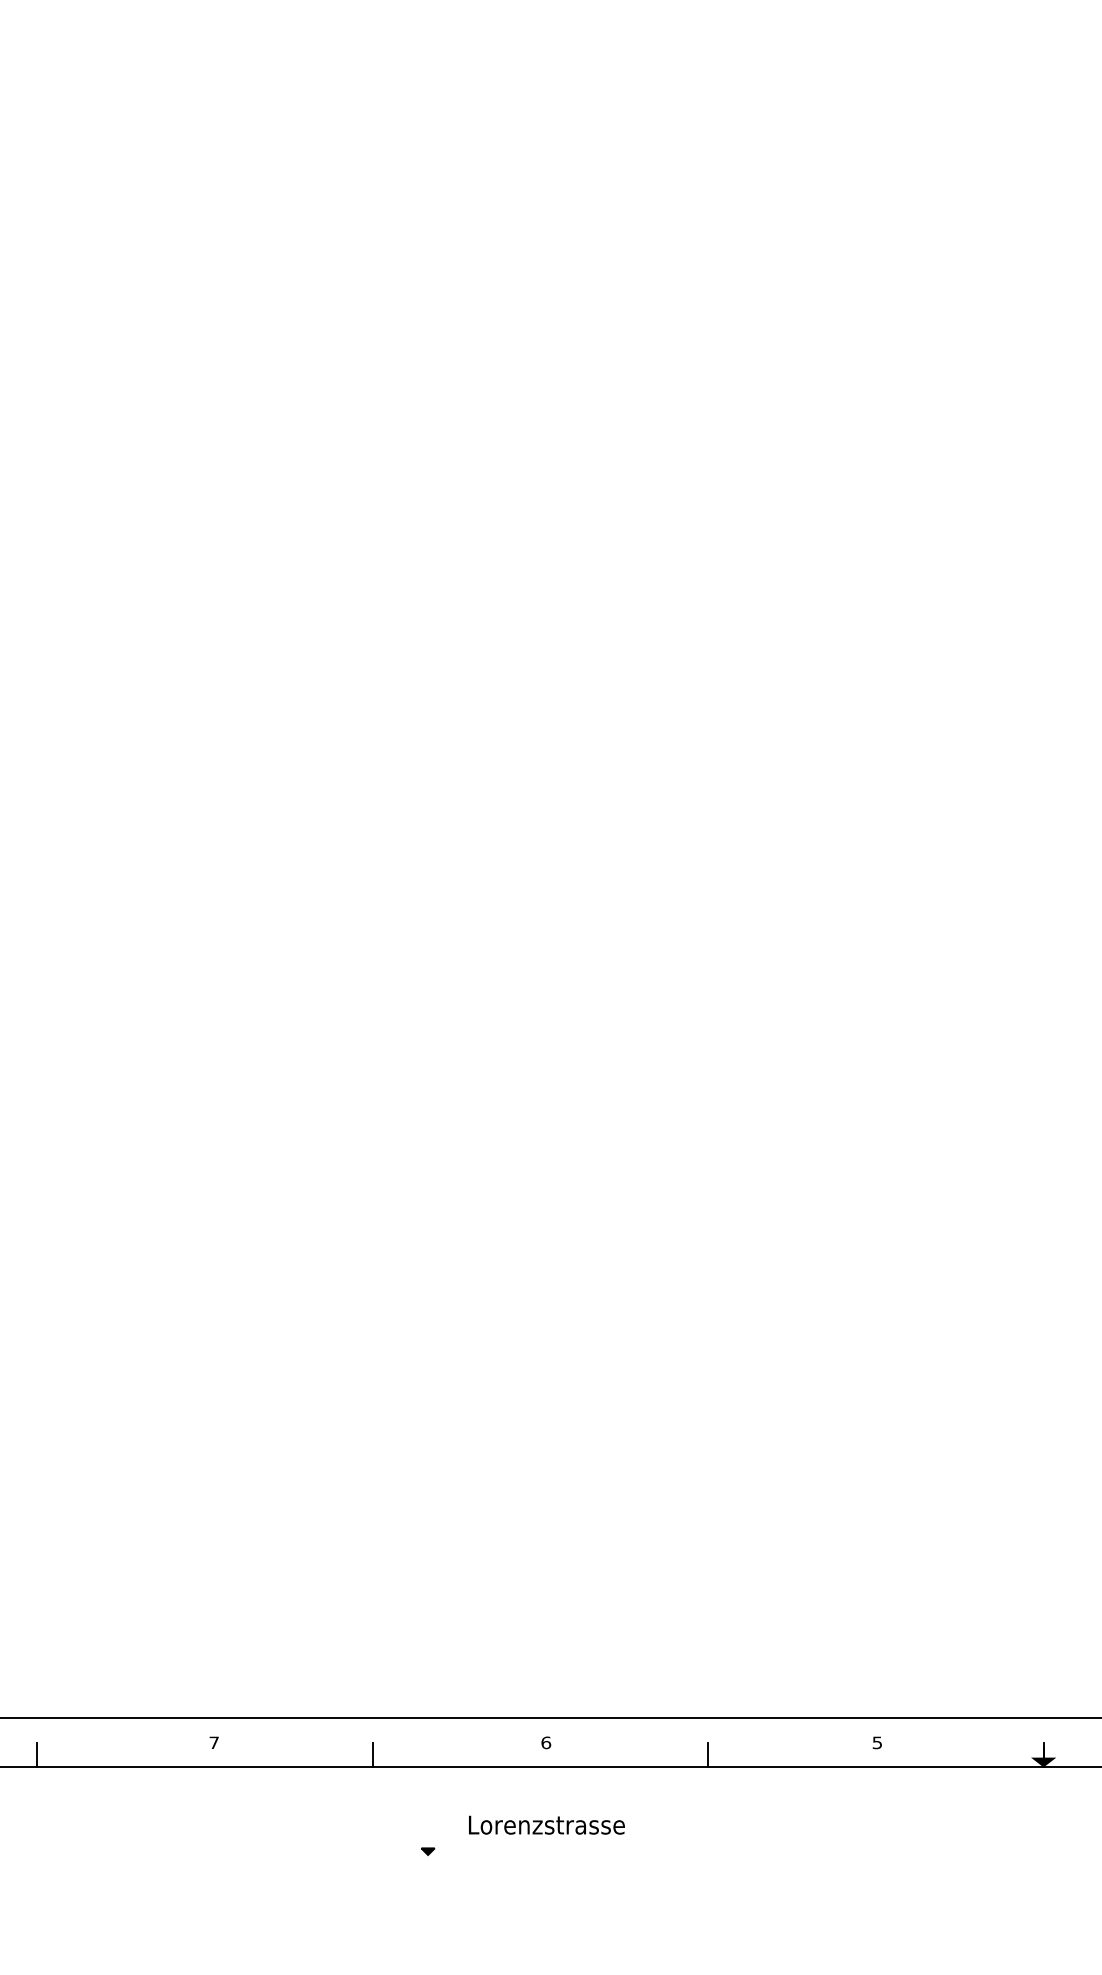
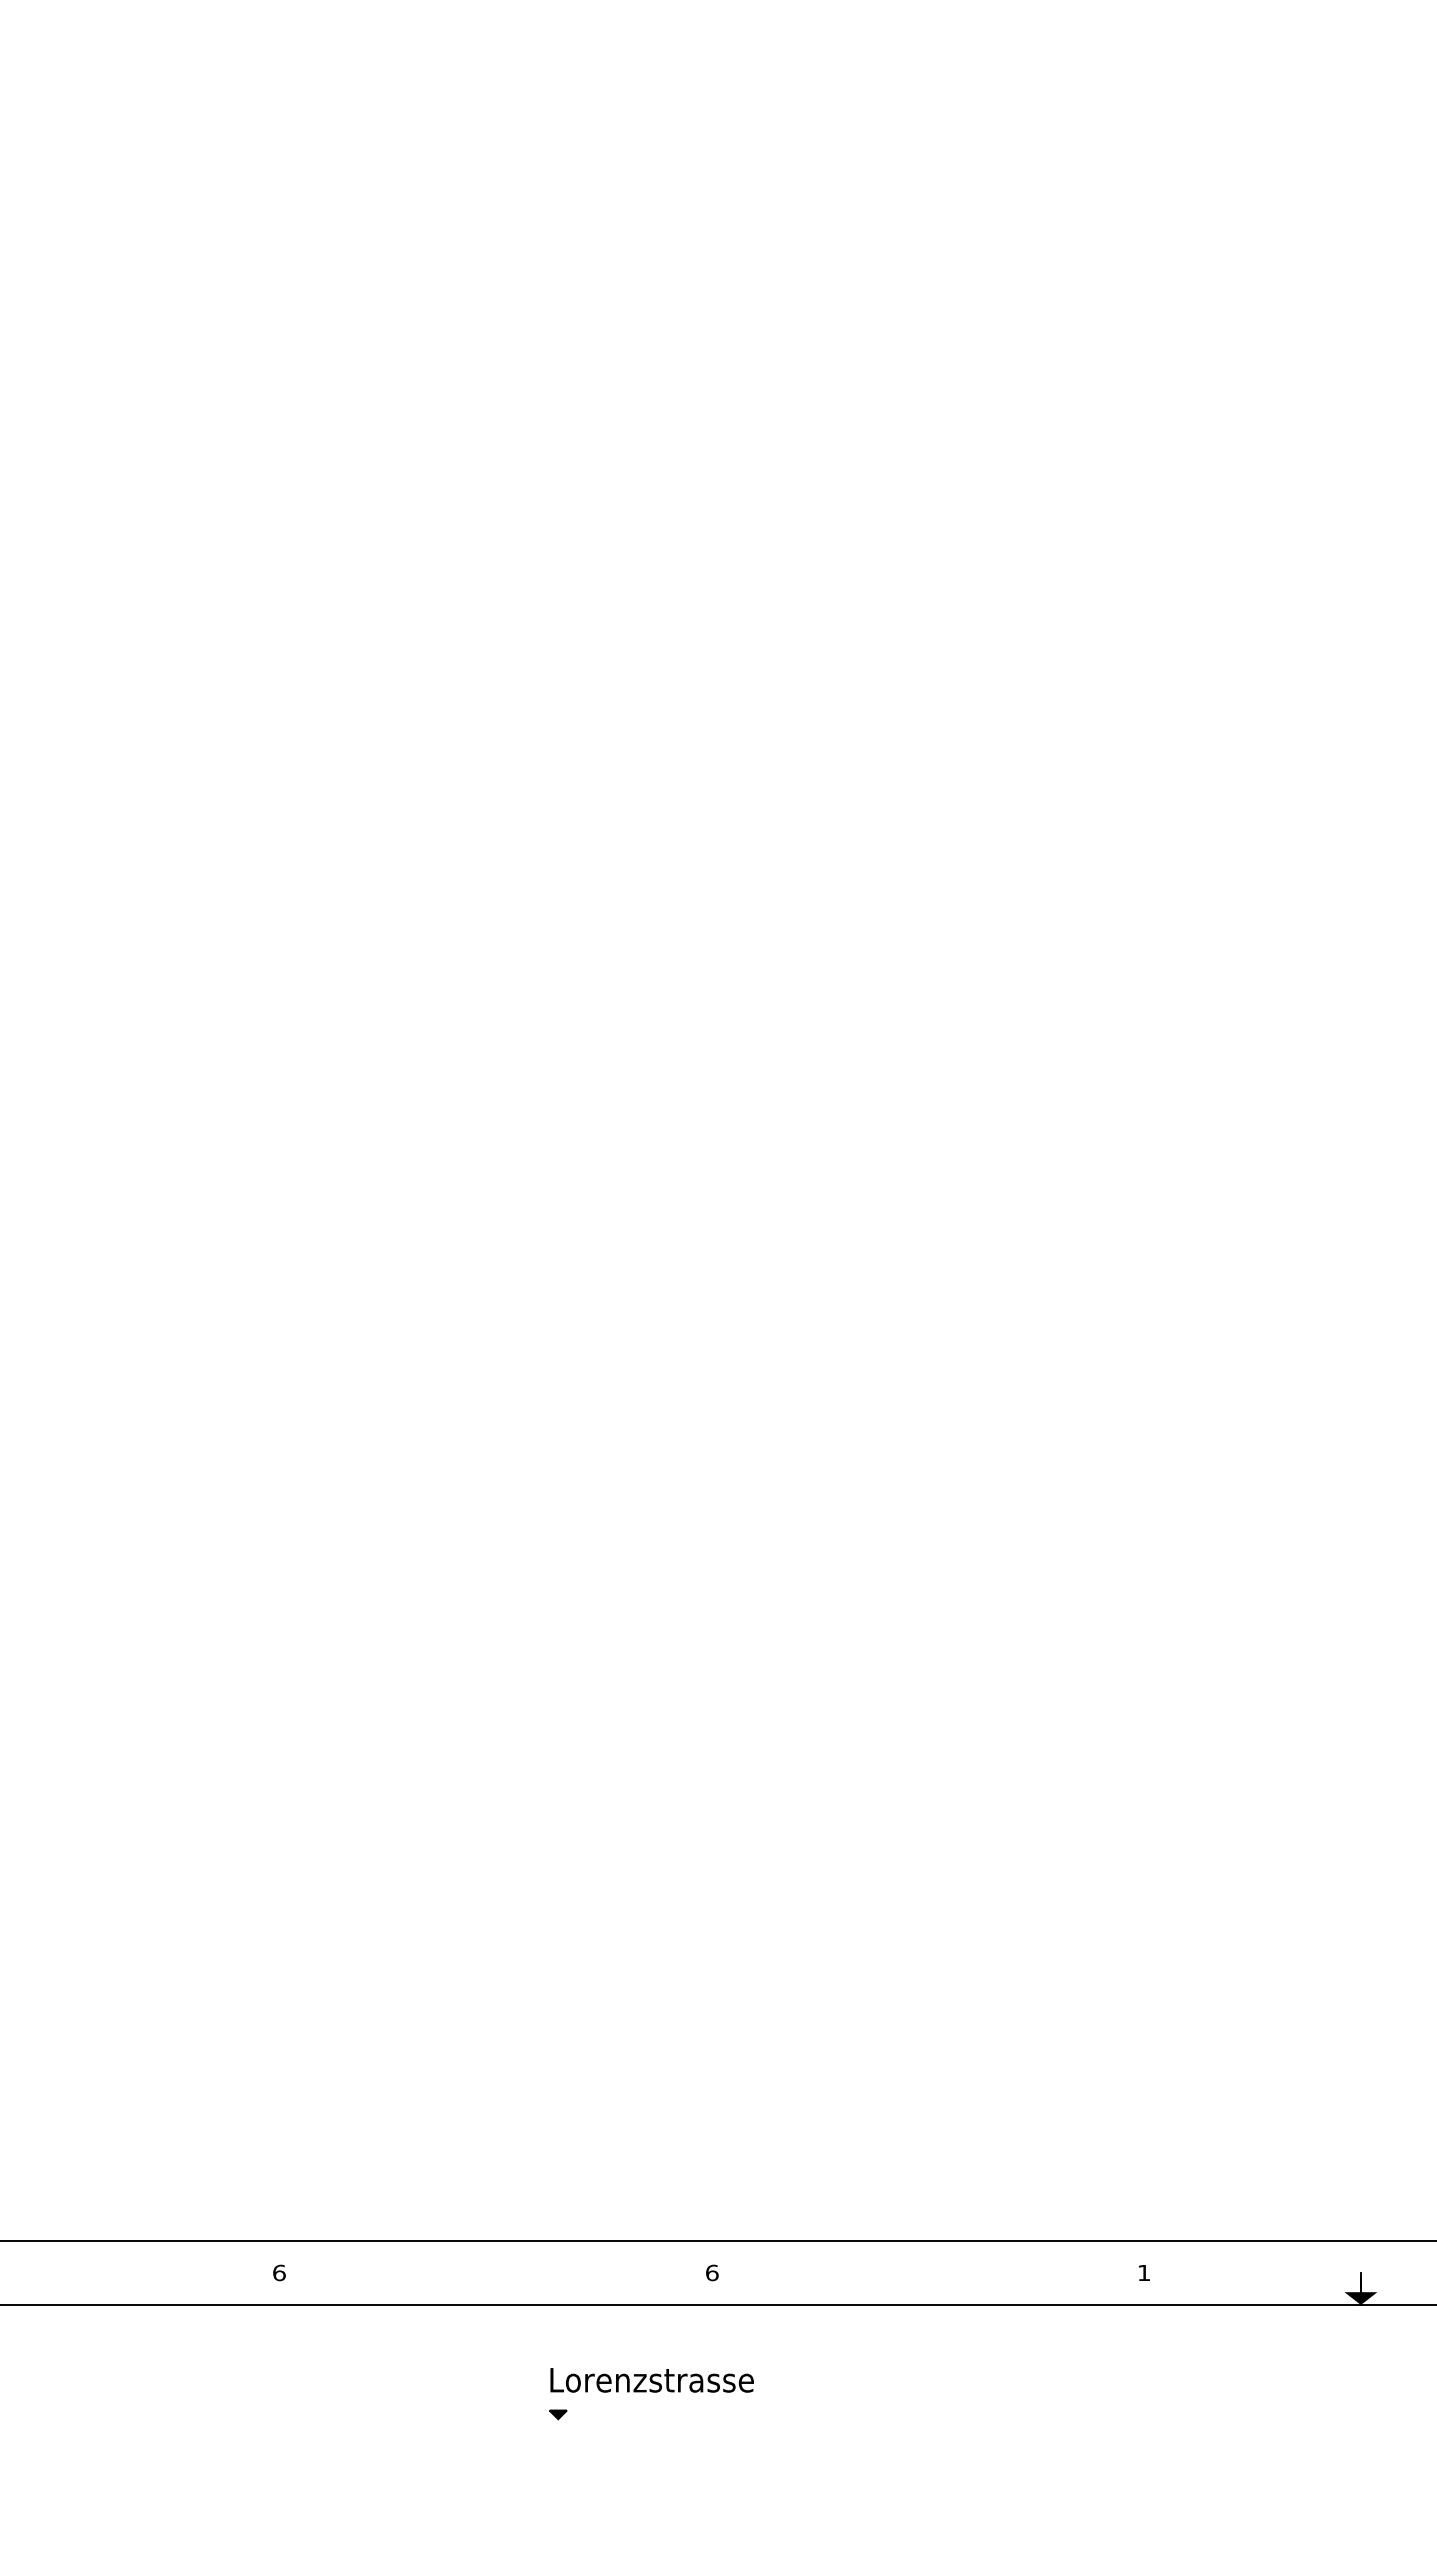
text: (214, 1742) -> (279, 2272), 7 -> 6
text: (876, 1743) -> (1143, 2273), 5 -> 1
line: (37, 1754) -> (48, 2288), removed
line: (372, 1754) -> (485, 2288), removed
line: (708, 1754) -> (923, 2288), removed
text: (546, 1825) -> (651, 2380), moved

